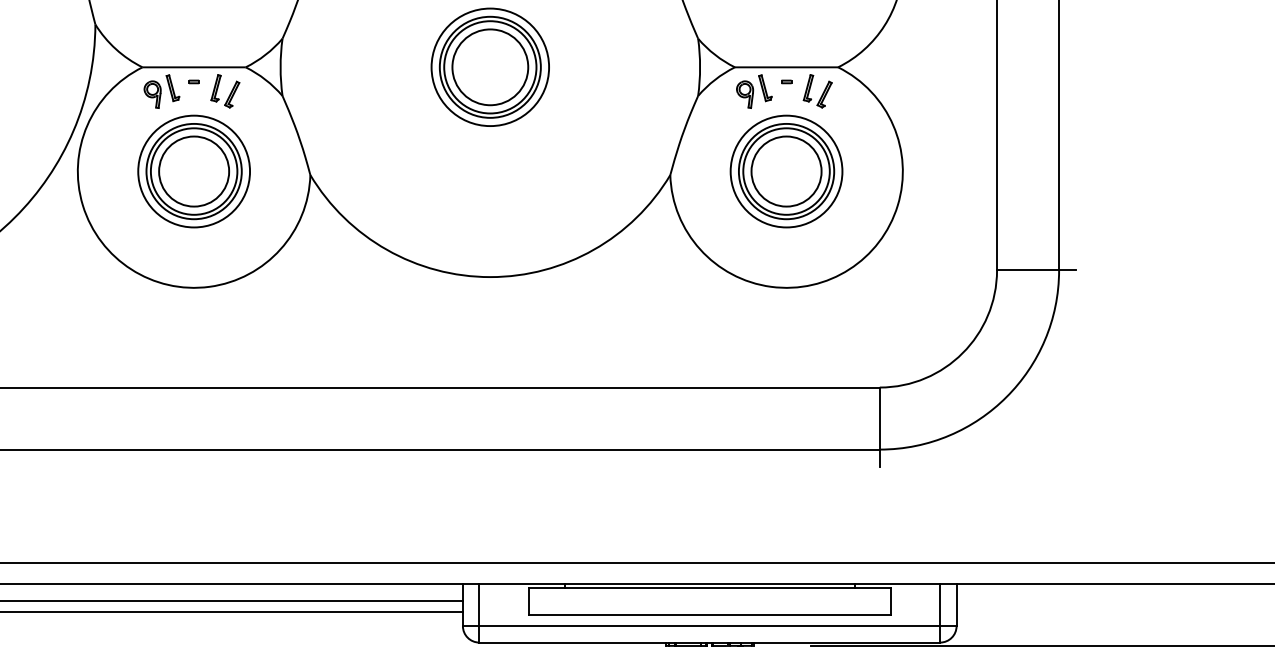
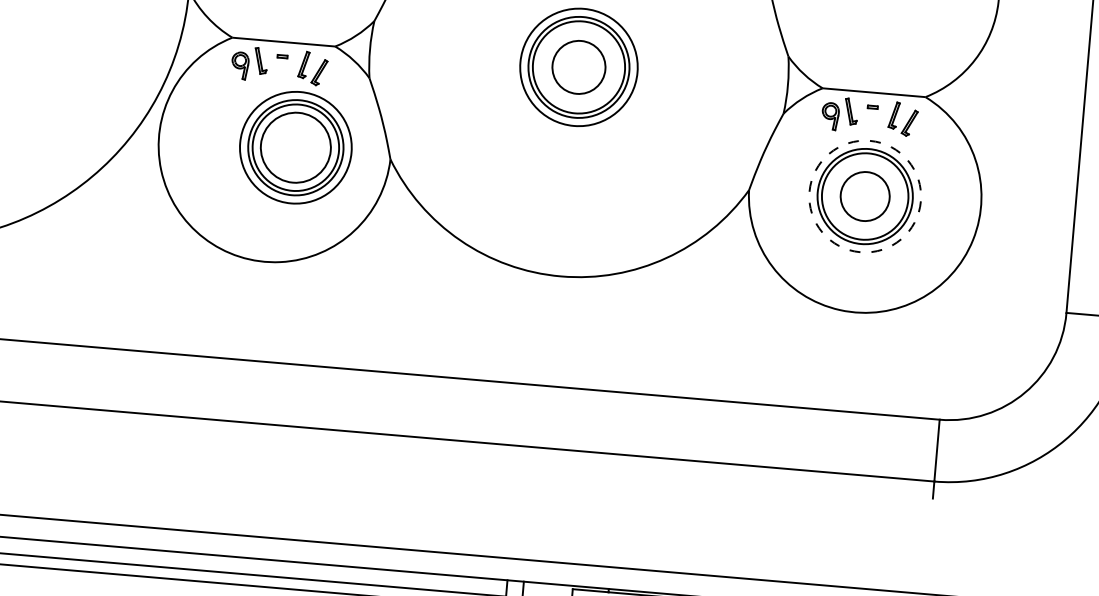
circle: (490, 67) -> (579, 67), size x0.7
part: (193, 171) -> (295, 147), moved
circle: (786, 171) -> (865, 196), size x0.7
circle: (786, 171) -> (865, 196), solid -> dashed

